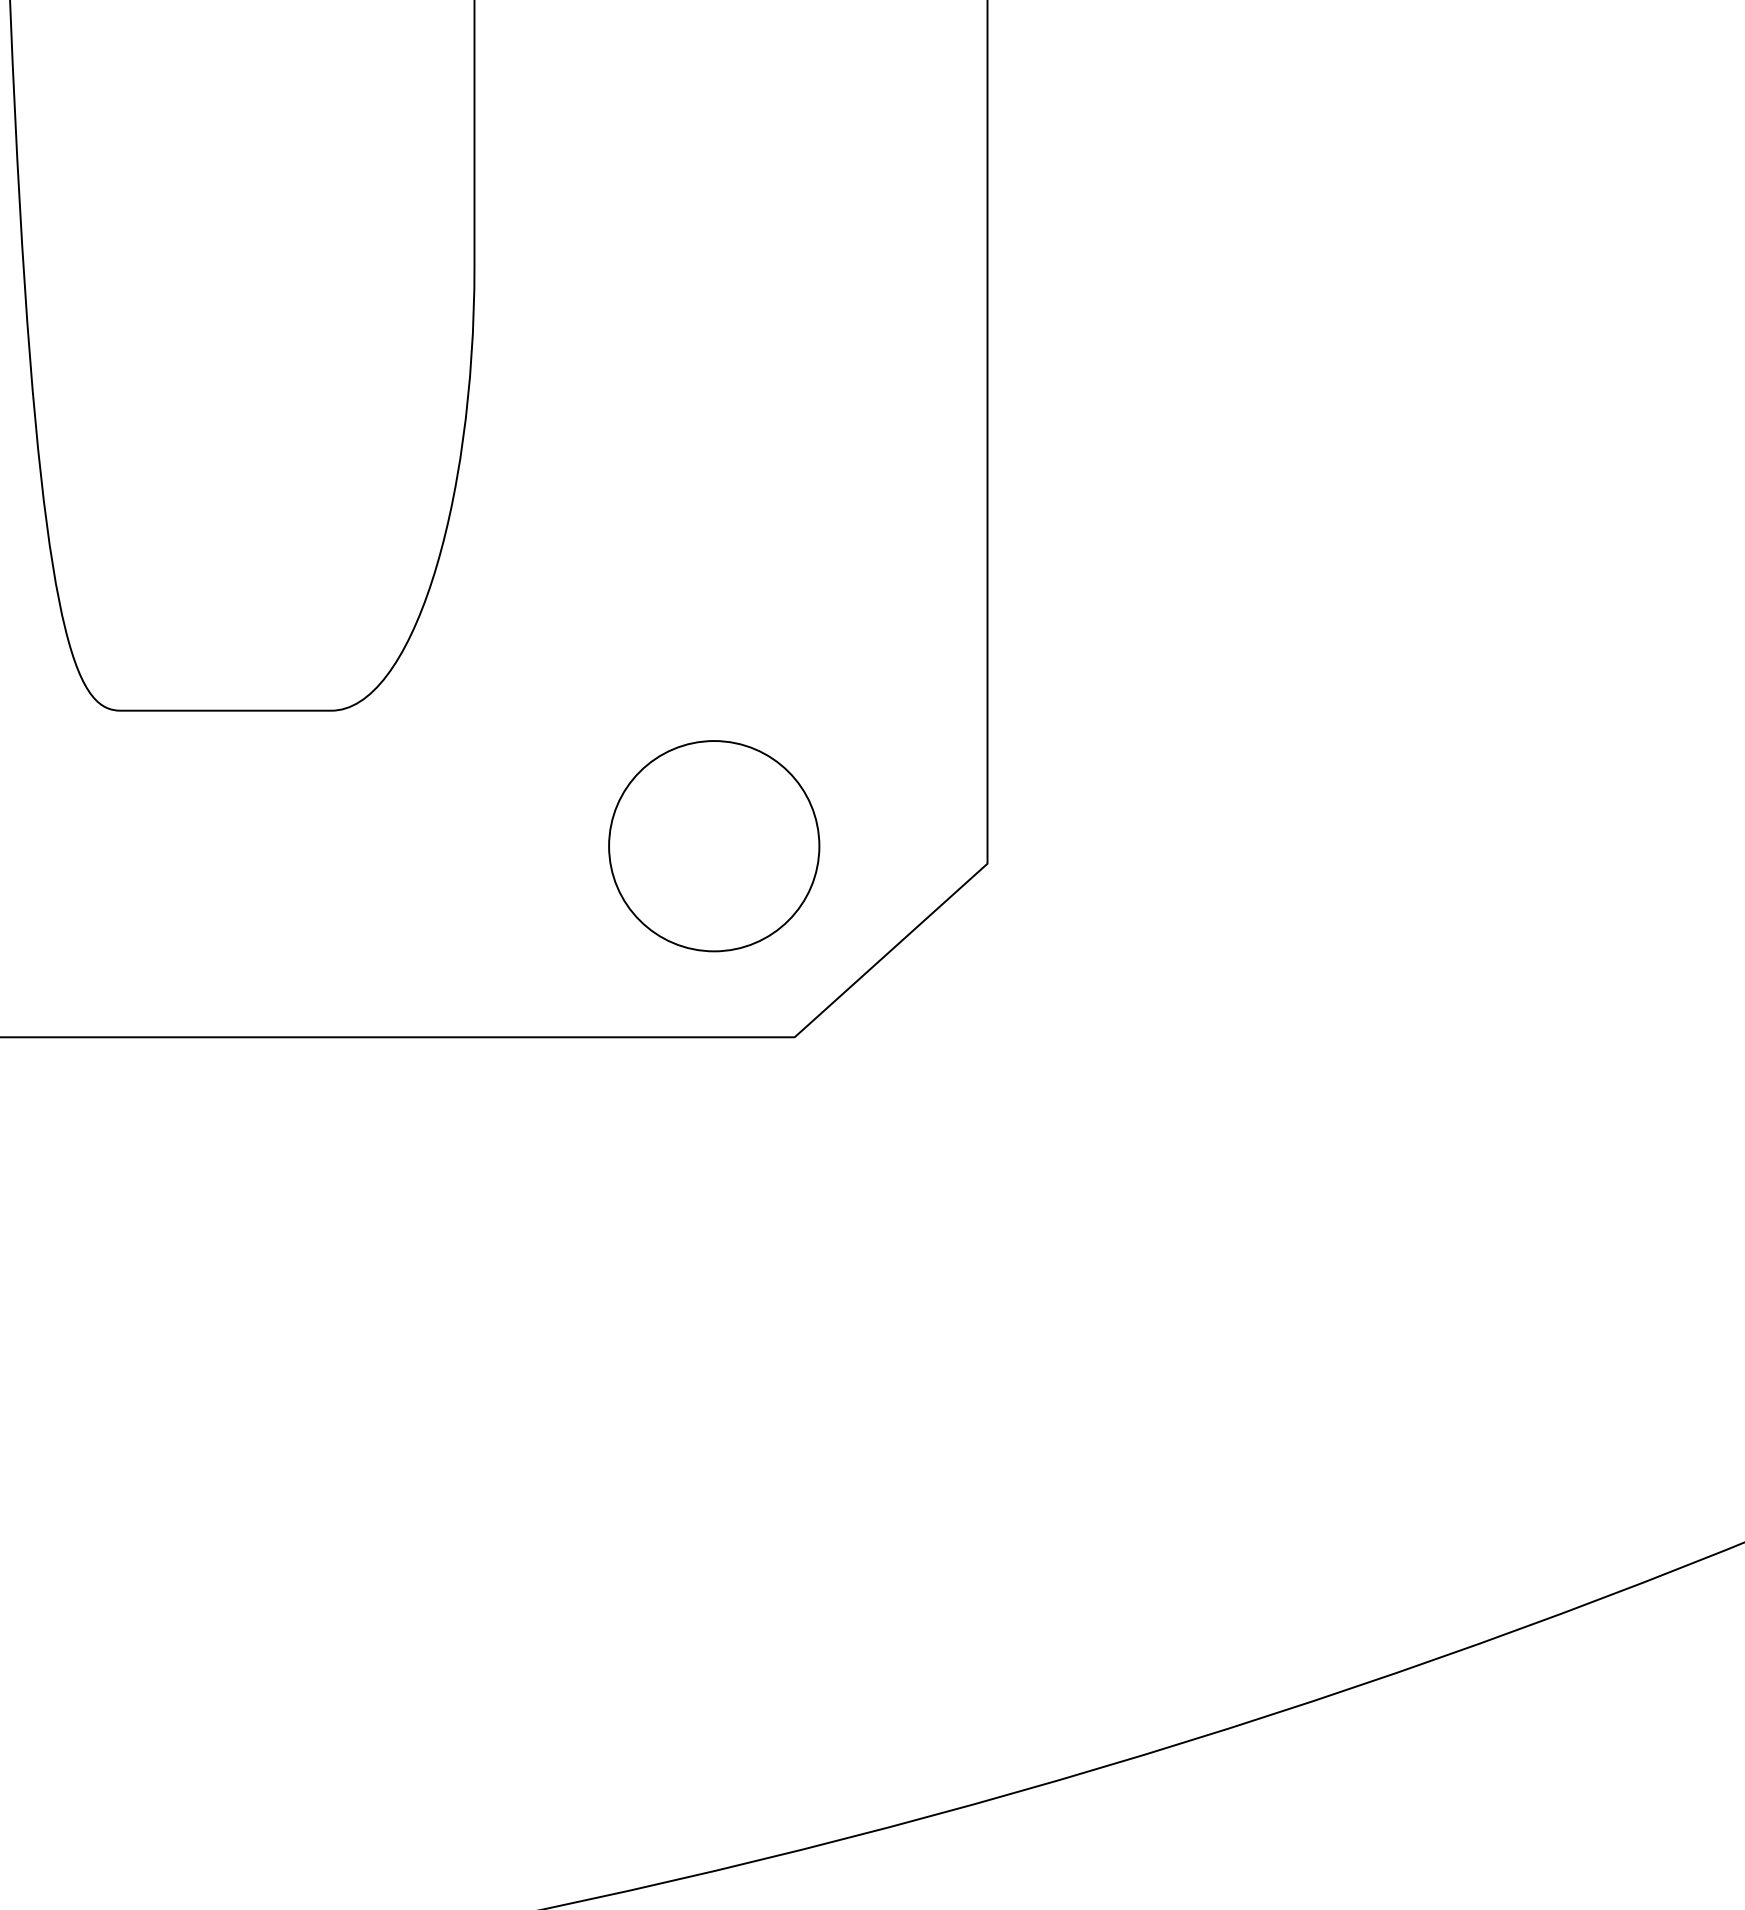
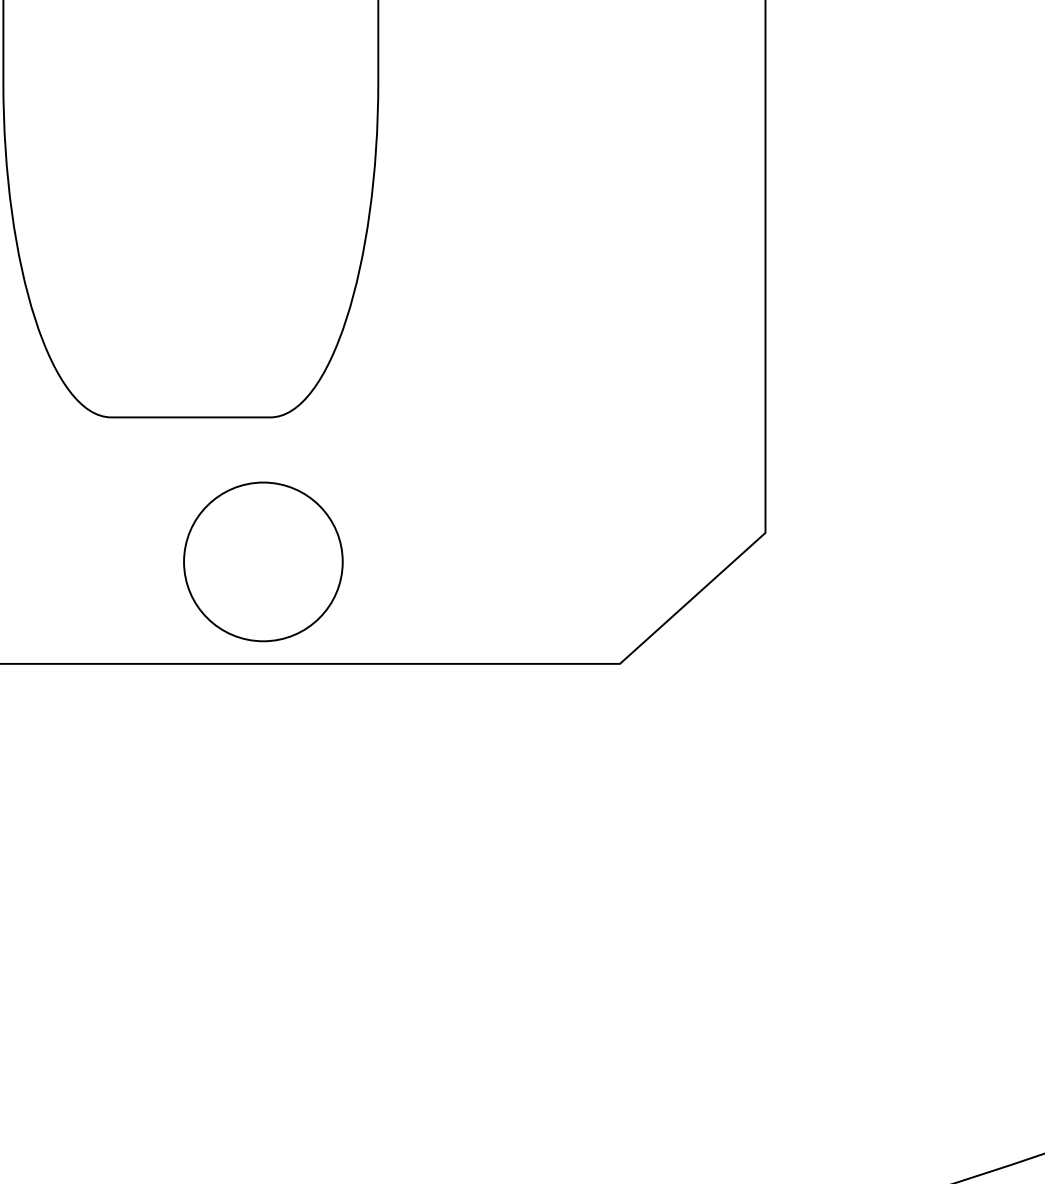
part: (714, 846) -> (263, 562), moved

